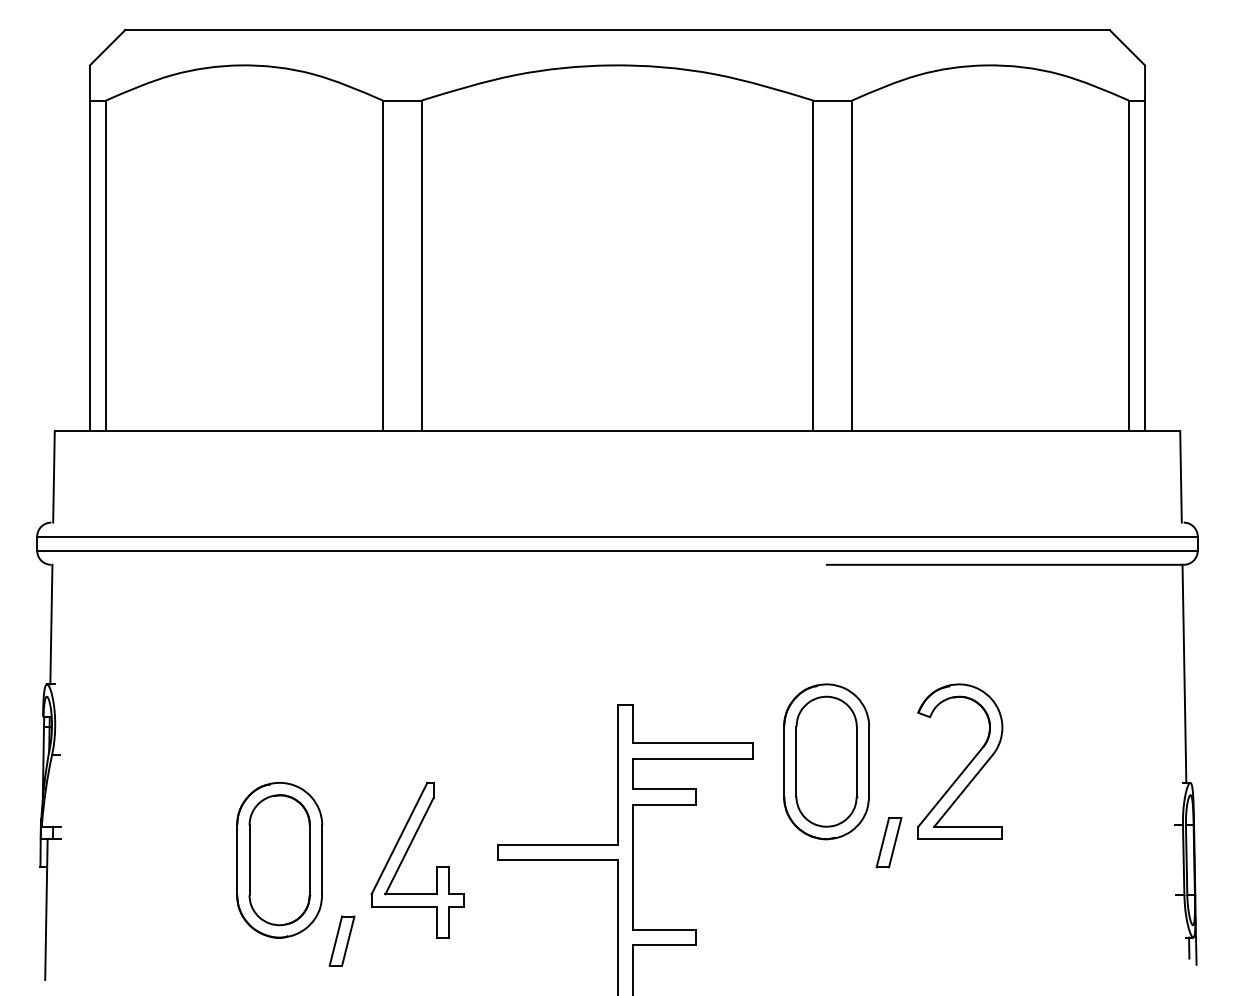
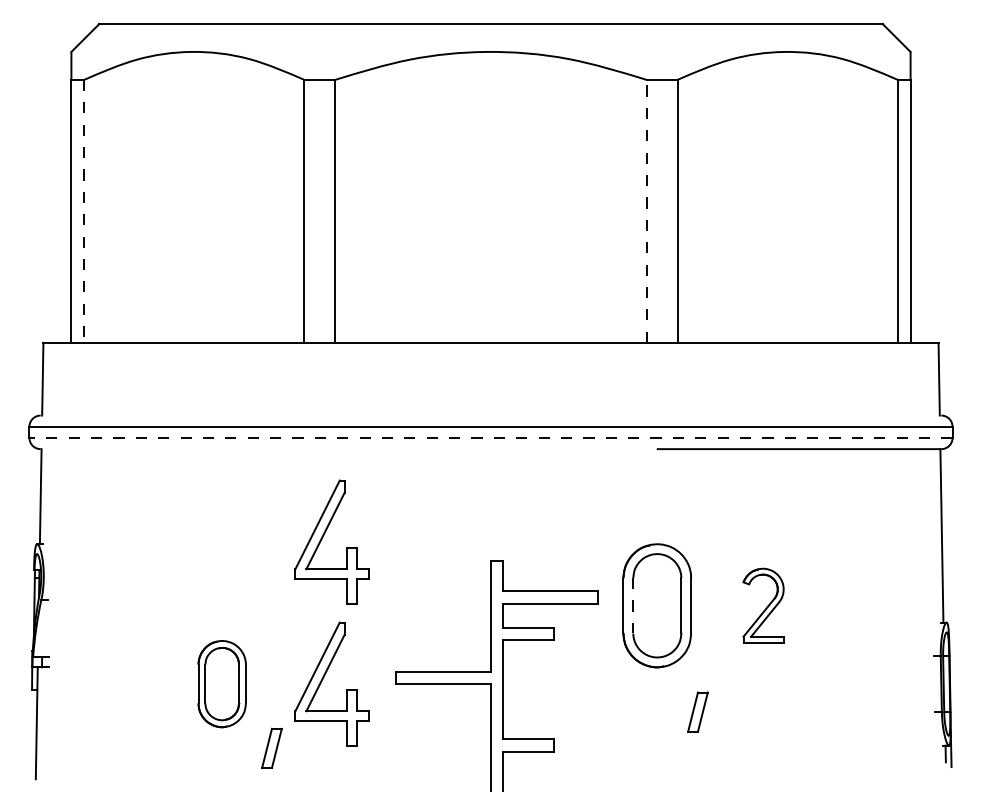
line: (813, 264) -> (646, 210), solid -> dashed
line: (106, 266) -> (84, 211), solid -> dashed
line: (618, 550) -> (491, 437), solid -> dashed
part: (406, 675) -> (323, 537), added
line: (796, 761) -> (633, 605), solid -> dashed
part: (960, 761) -> (763, 605), size x0.6
part: (888, 841) -> (697, 711), moved
part: (278, 859) -> (221, 683), size x0.7

